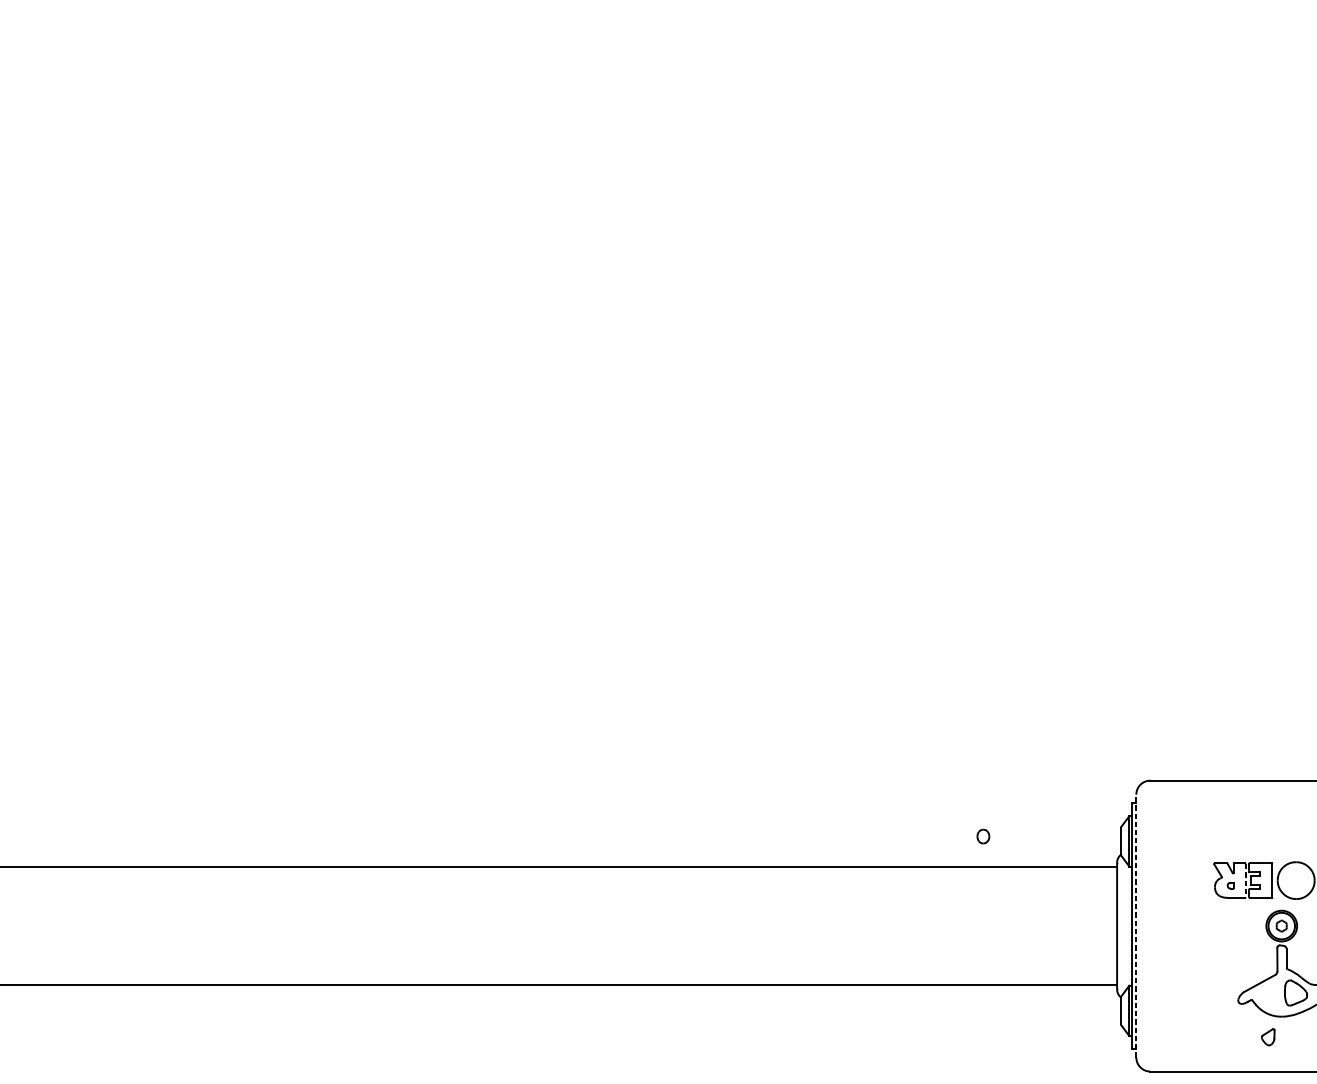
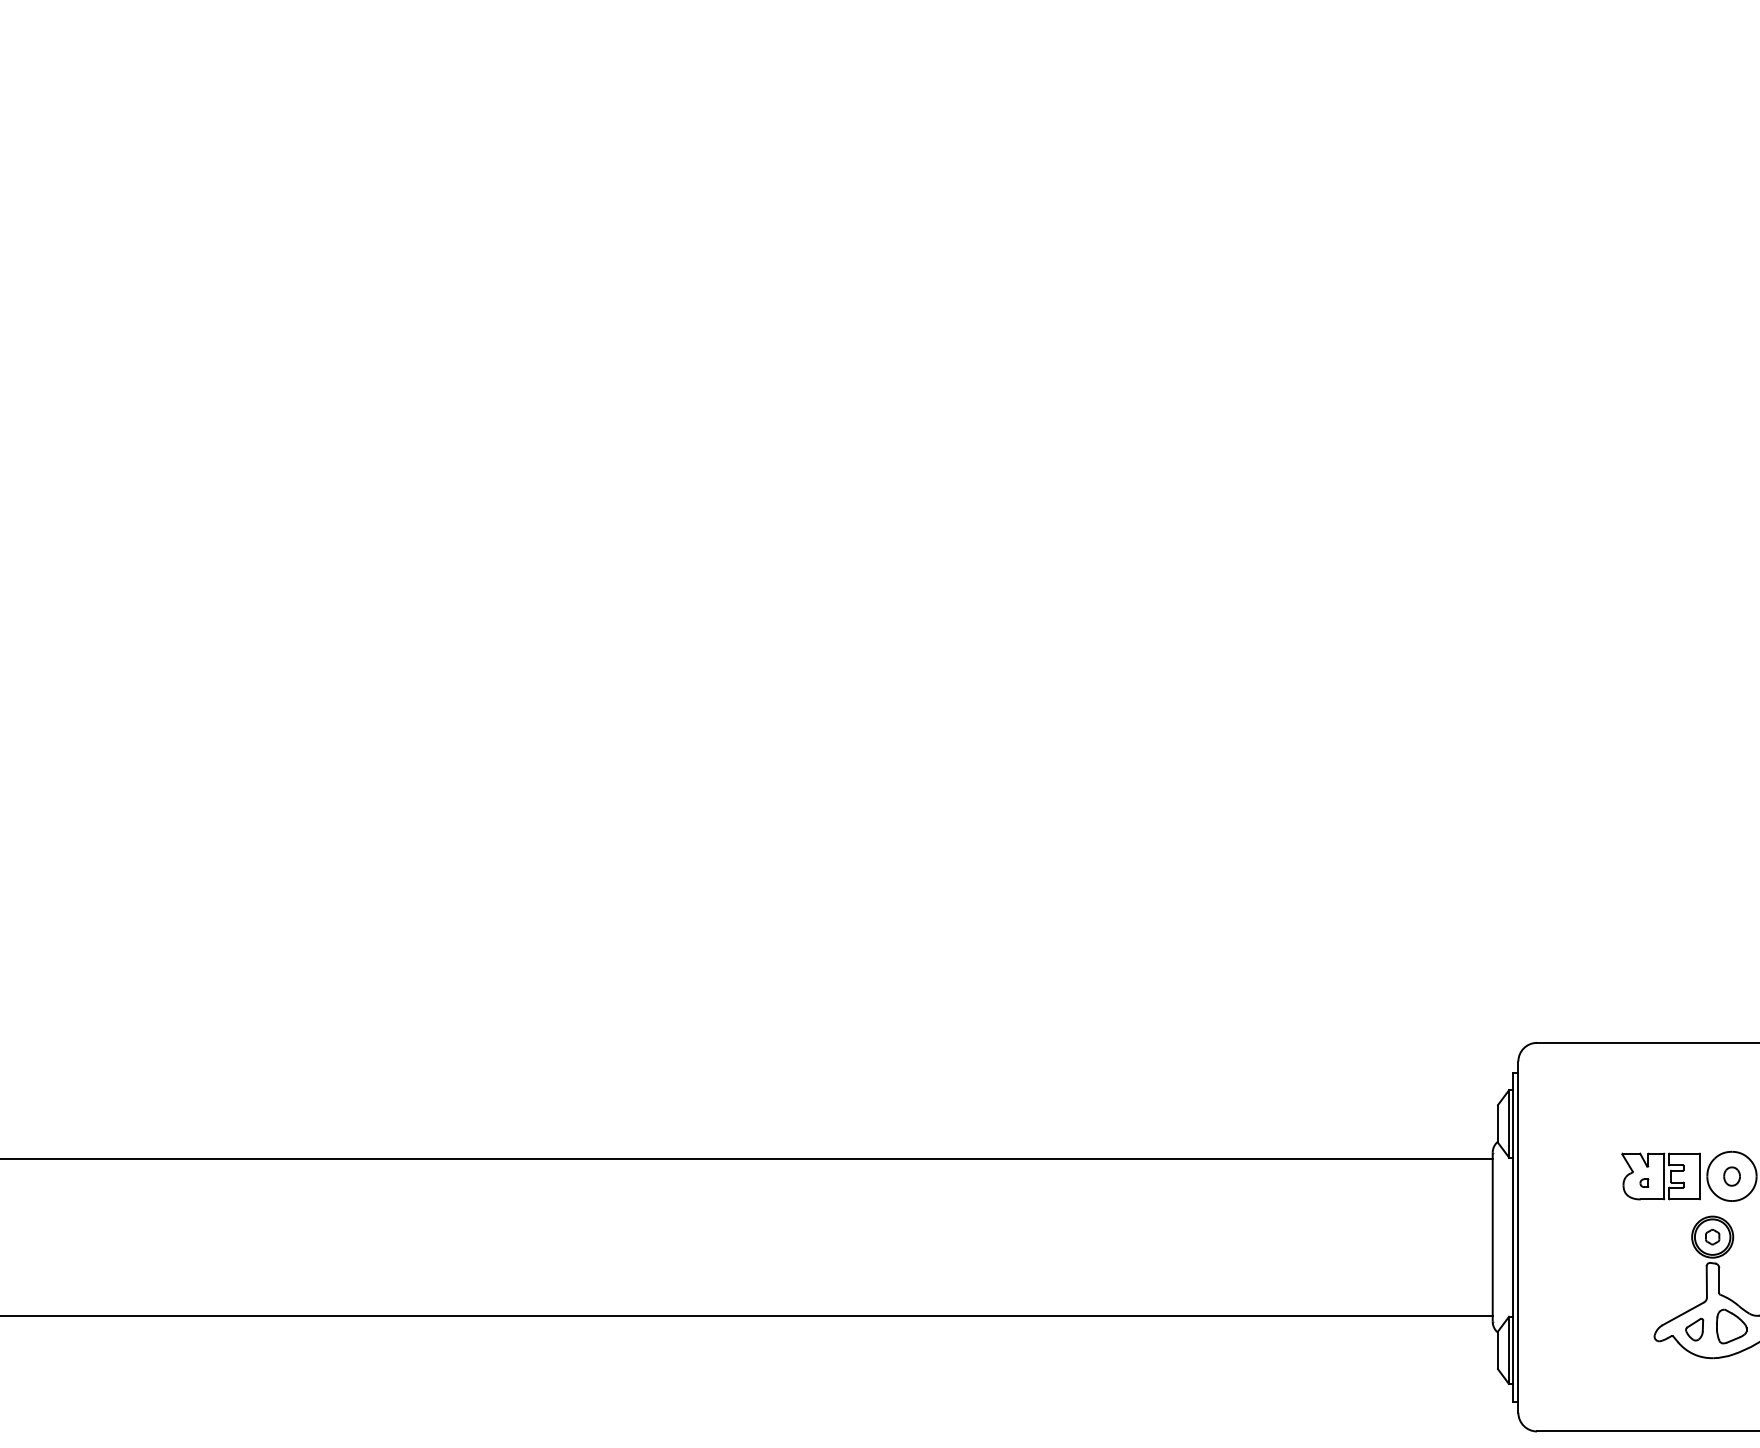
part: (982, 836) -> (1731, 1176), moved
line: (1245, 880) -> (1664, 1176), dashed -> solid
line: (1136, 926) -> (1518, 1237), dashed -> solid
part: (1268, 1037) -> (1694, 1329), moved

